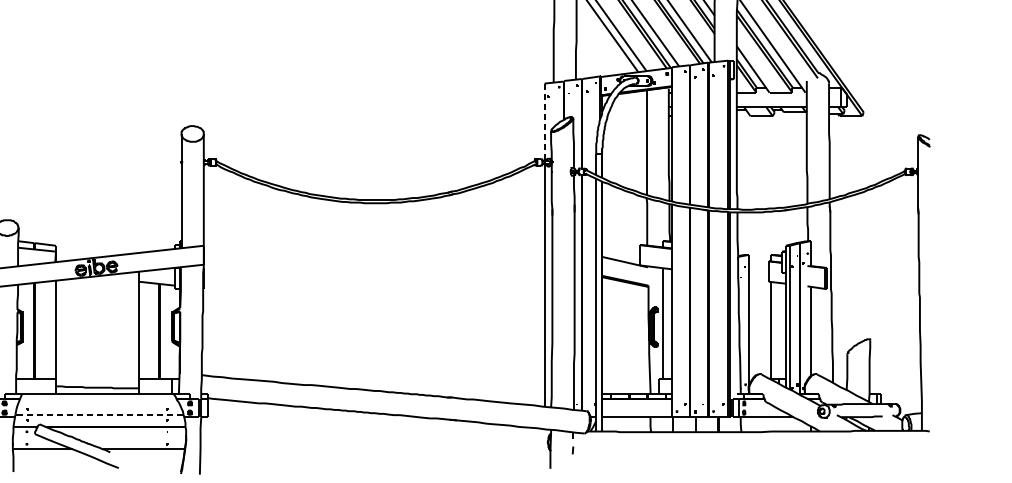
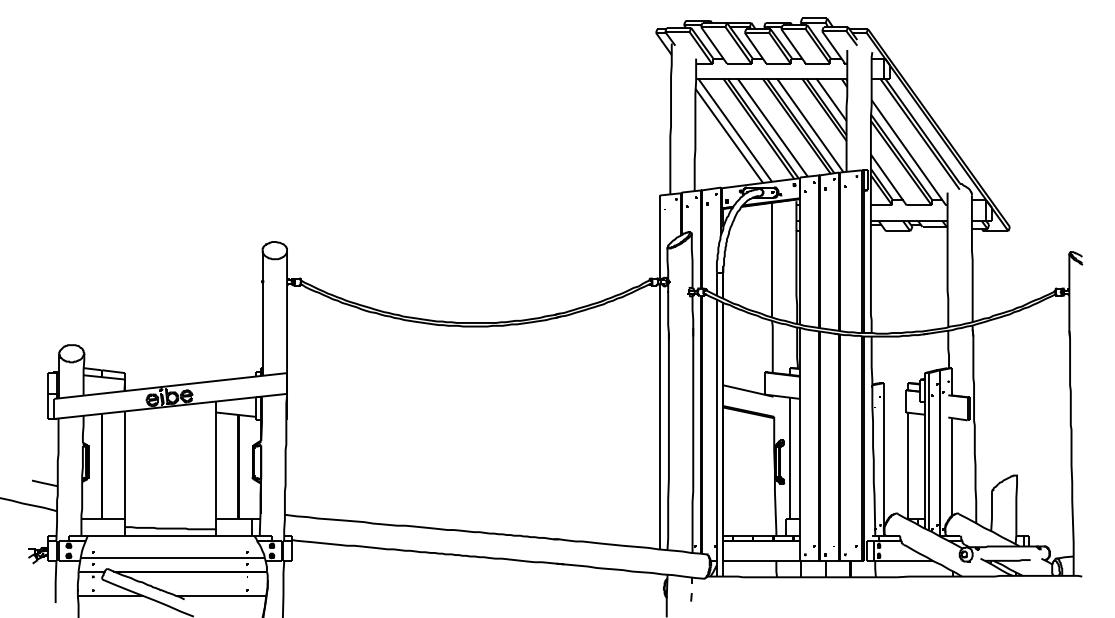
line: (544, 122) -> (660, 238), dashed -> solid
line: (99, 414) -> (172, 557), dashed -> solid

